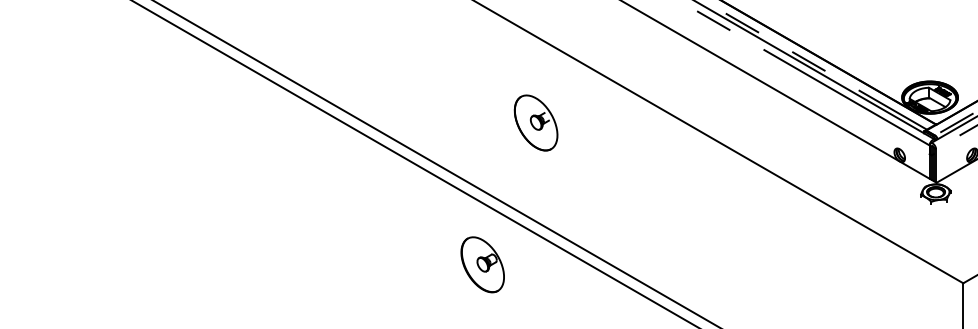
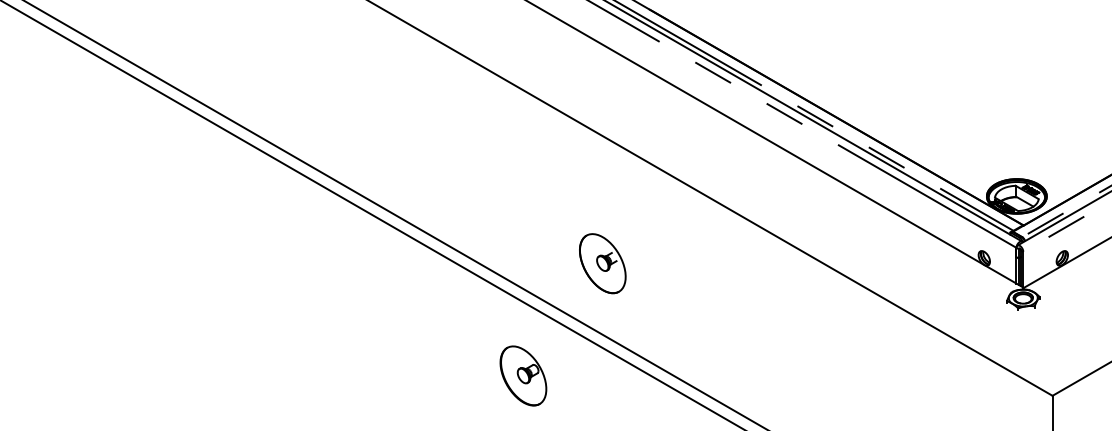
part: (535, 122) -> (602, 263), moved
part: (482, 264) -> (523, 375), moved

